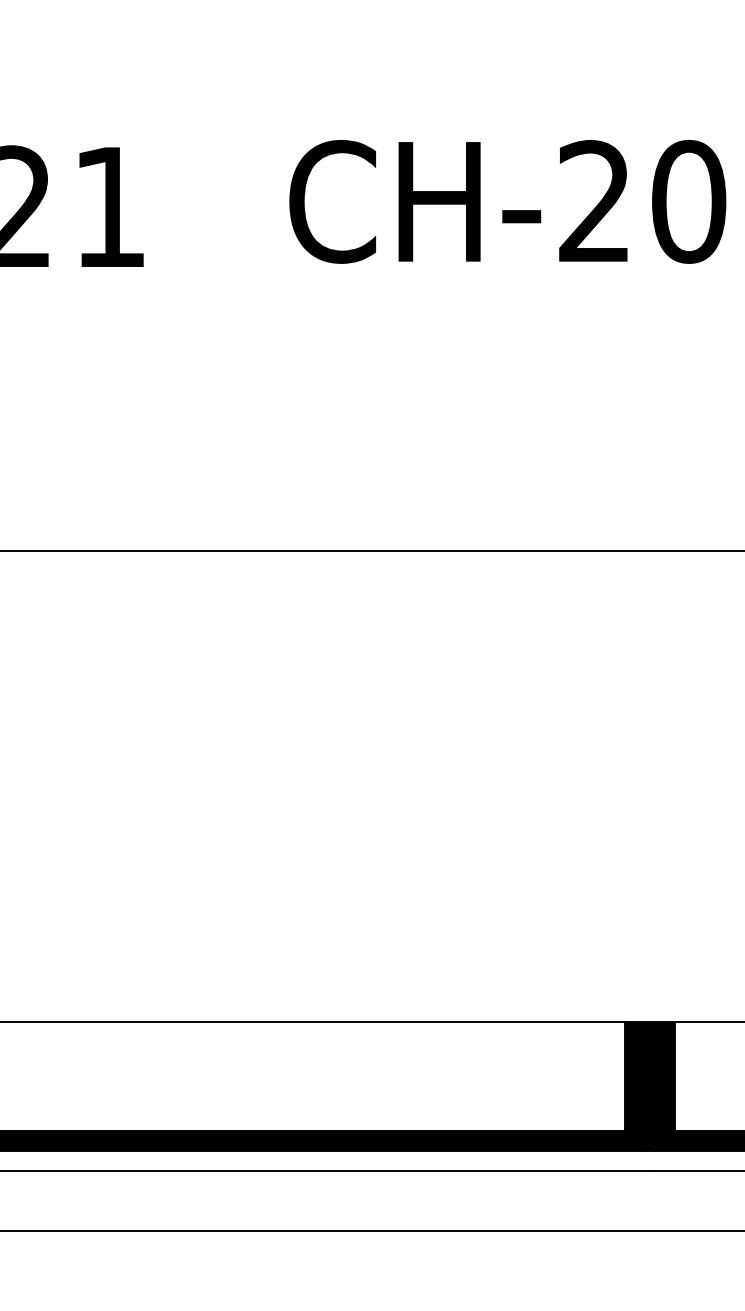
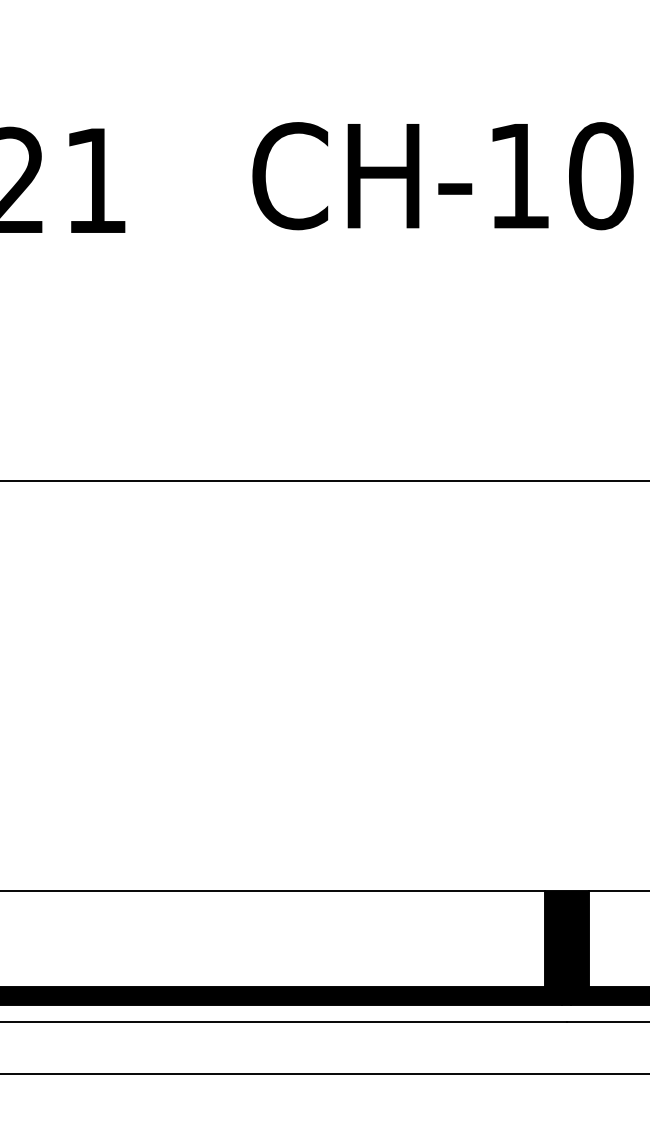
text: (593, 200) -> (517, 174), CH-20 -> CH-10

